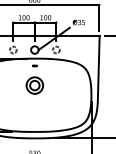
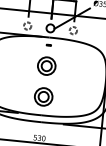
part: (34, 114) -> (43, 96), added

